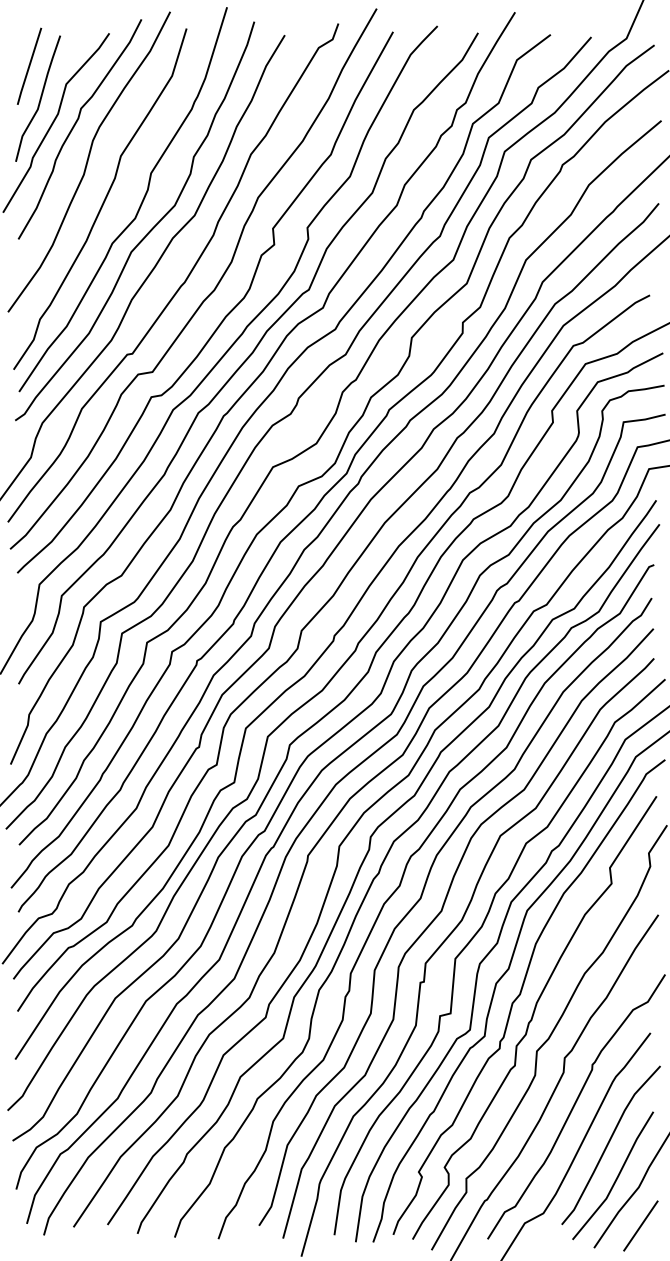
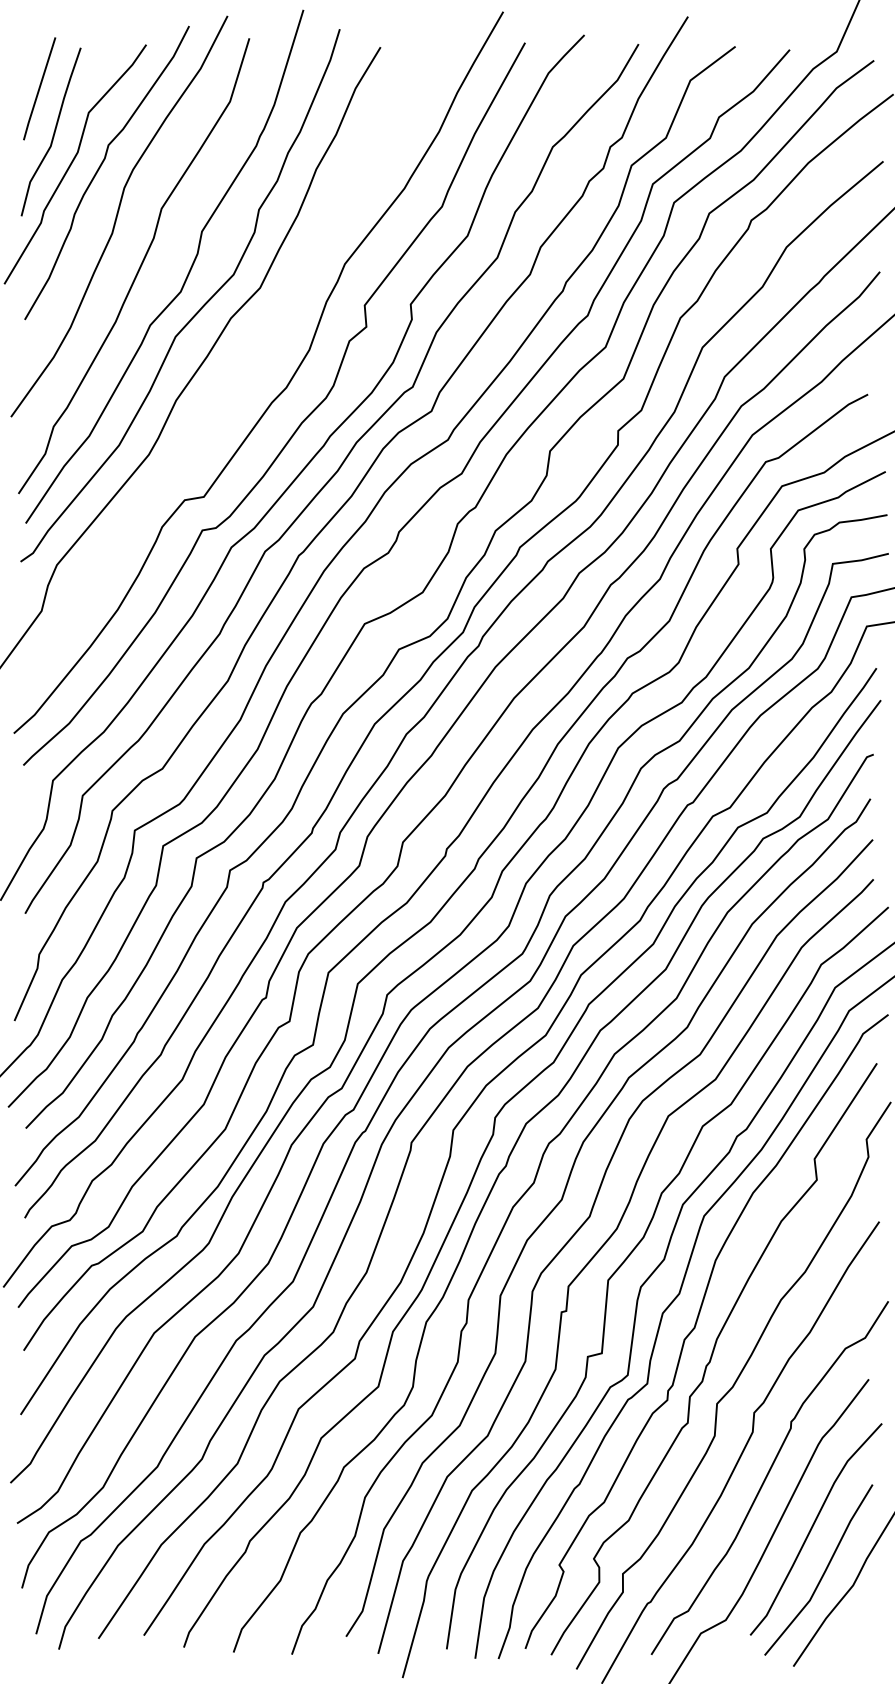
curve: (184, 281) -> (246, 375), removed
line: (640, 1226) -> (855, 1637), removed

